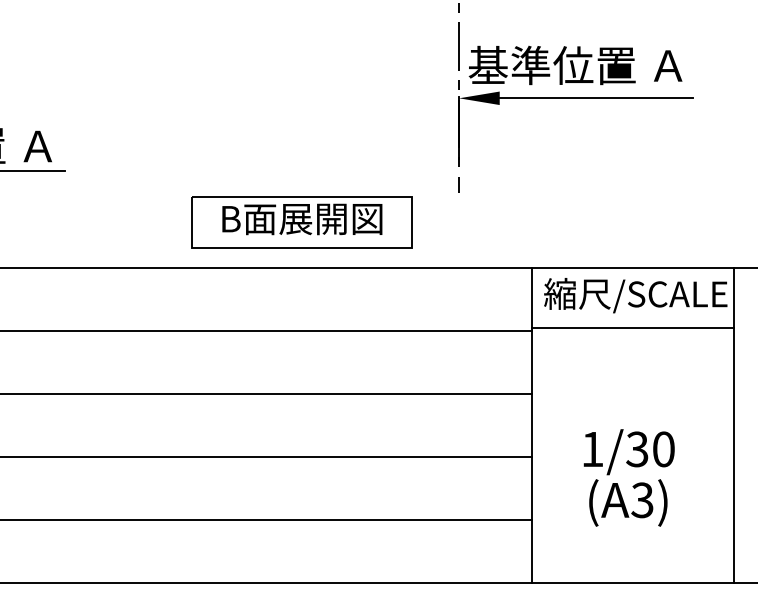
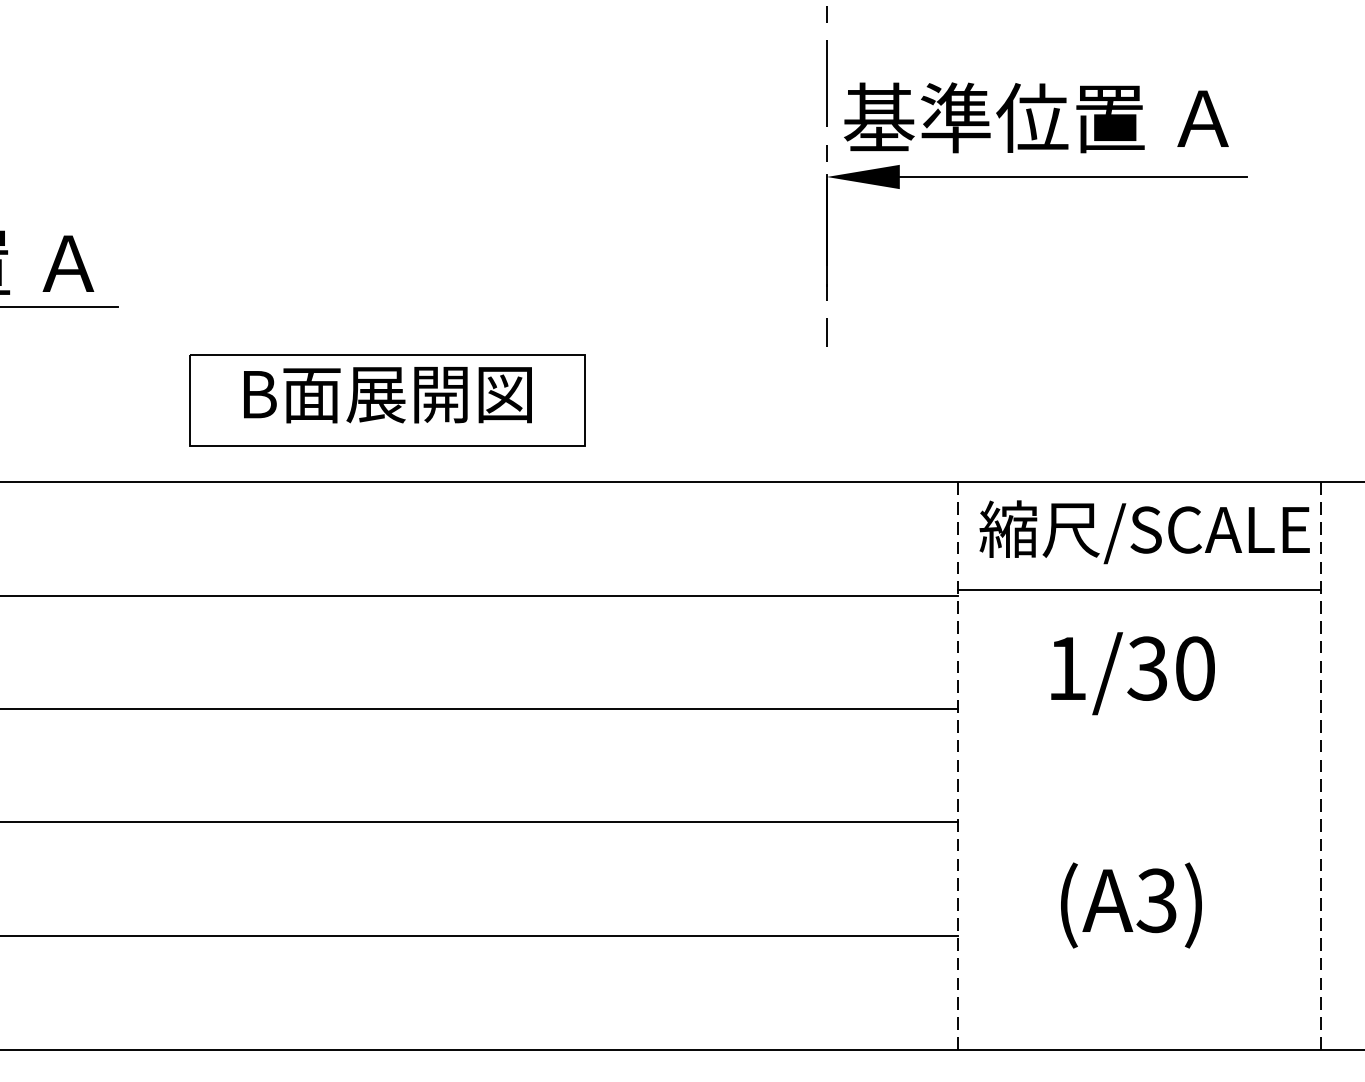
part: (301, 222) -> (386, 400), moved
line: (531, 425) -> (957, 766), solid -> dashed
line: (733, 425) -> (1320, 766), solid -> dashed
text: (628, 452) -> (1131, 674), moved

